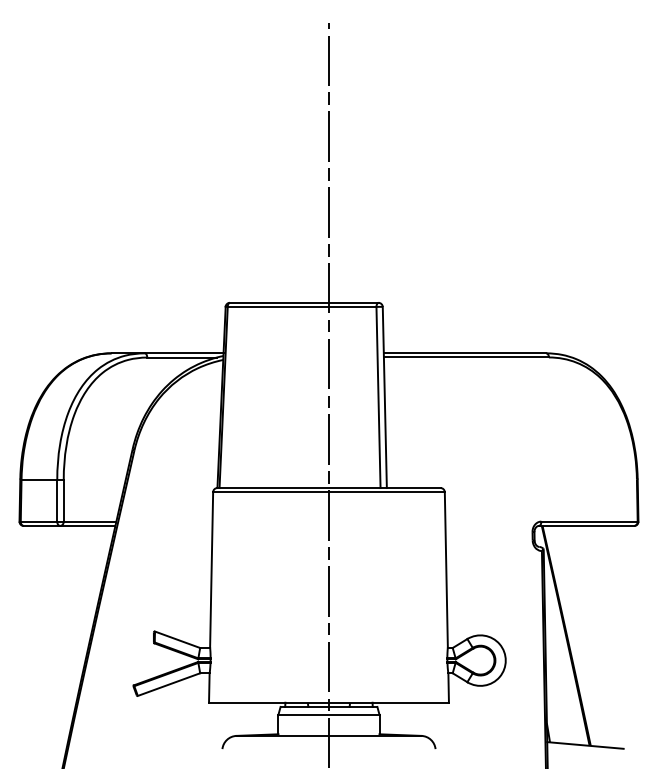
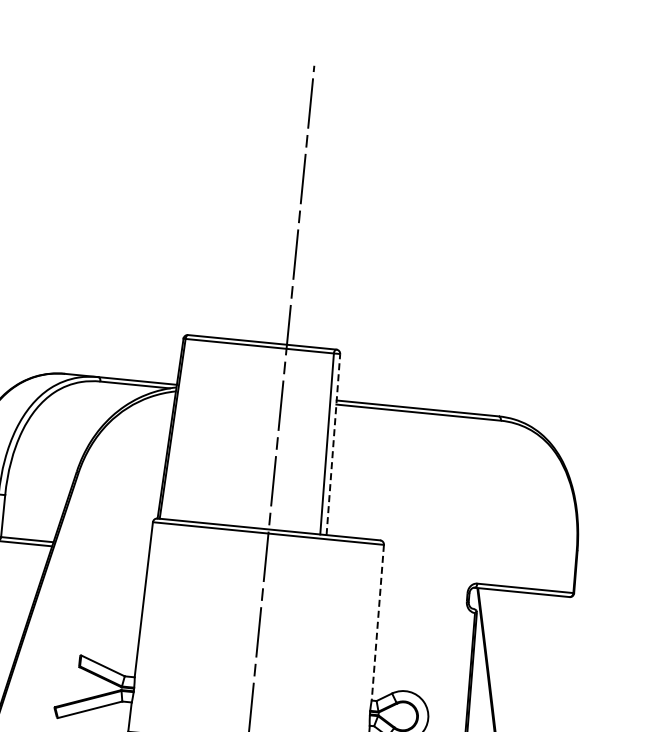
line: (384, 397) -> (333, 444), solid -> dashed
line: (446, 569) -> (378, 622), solid -> dashed

